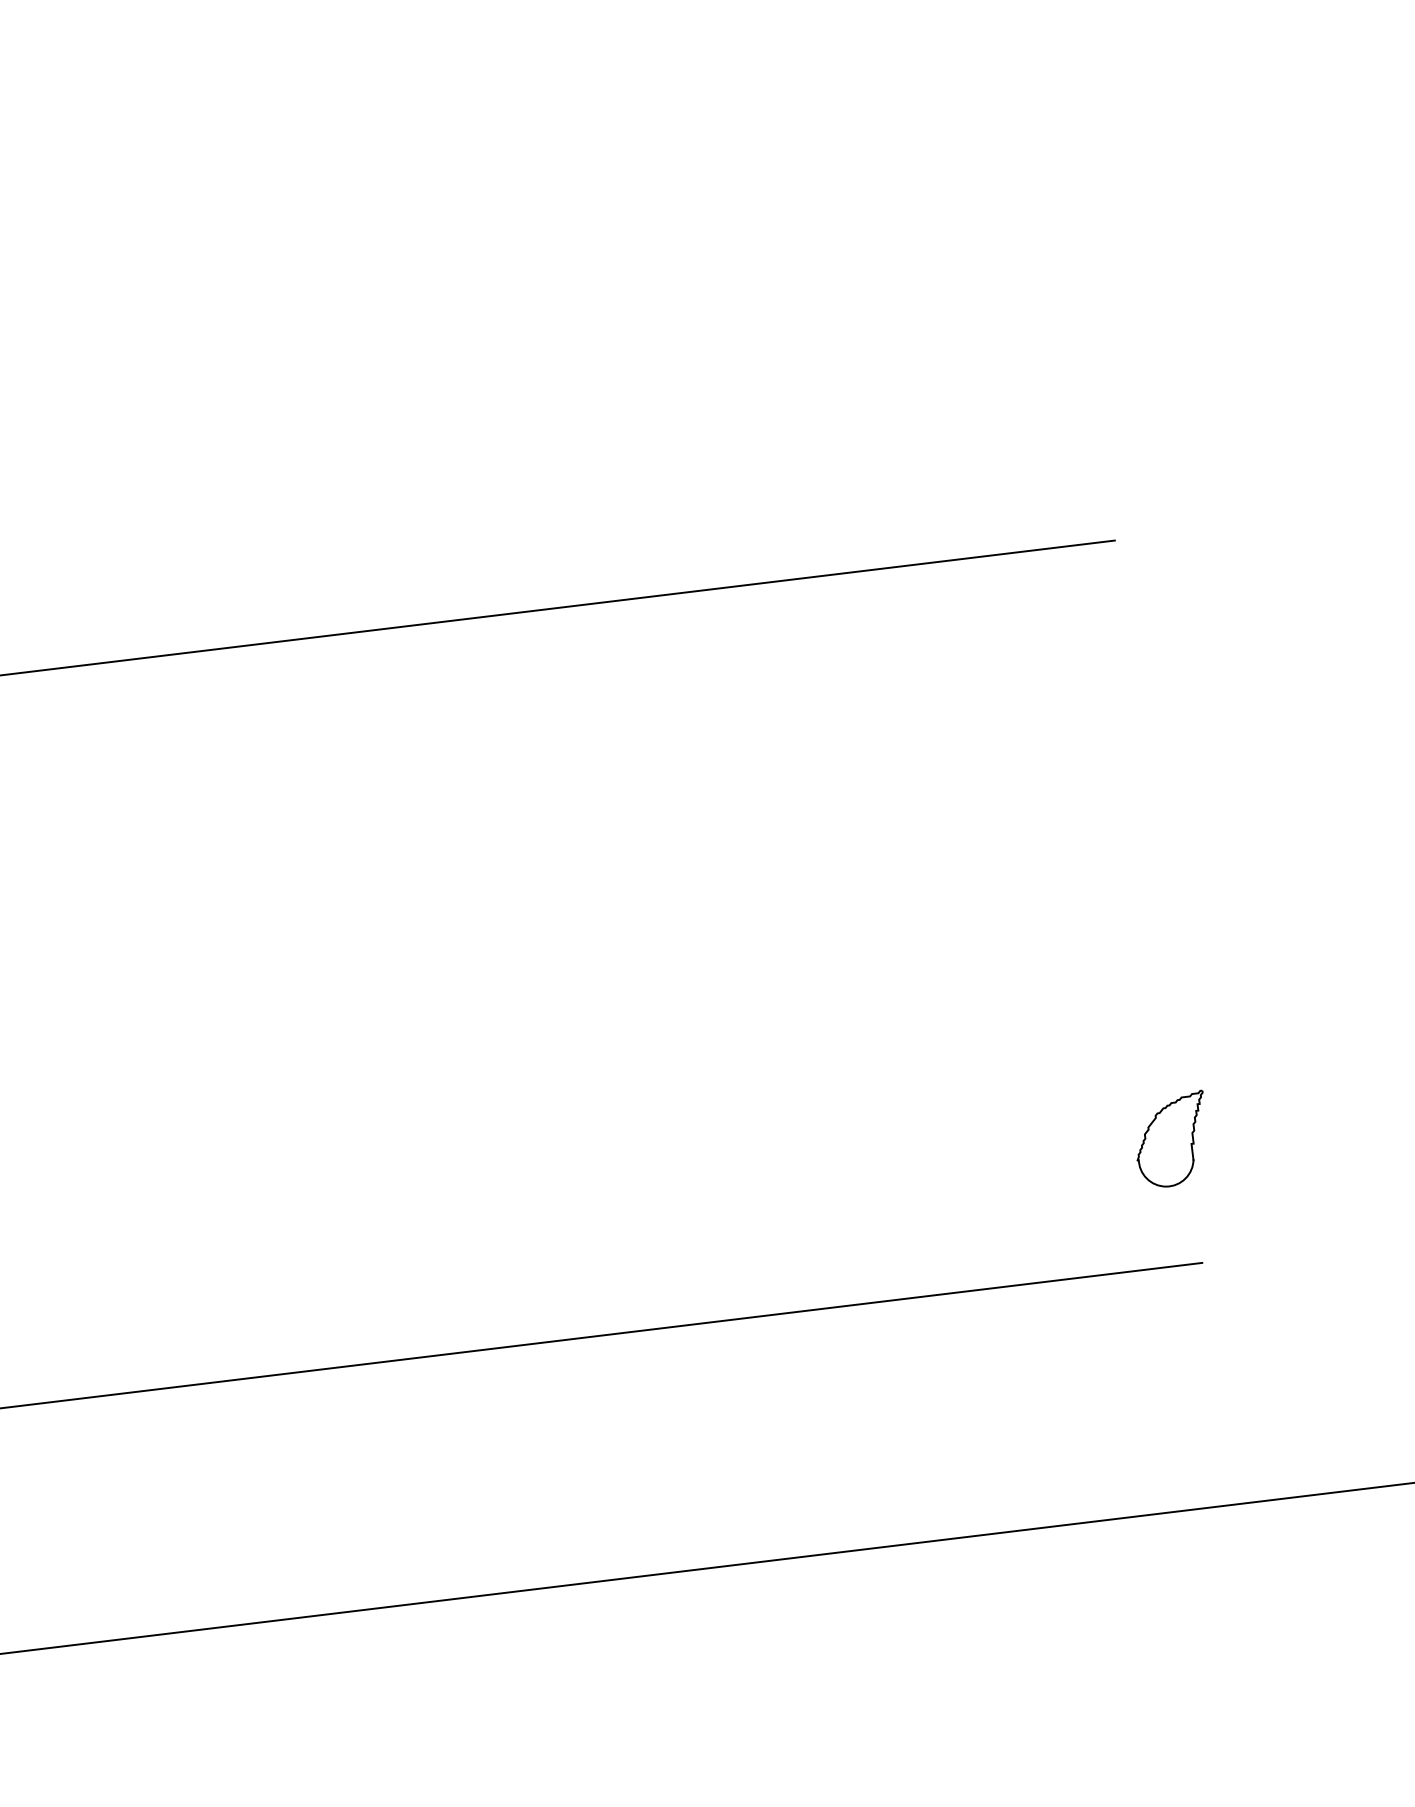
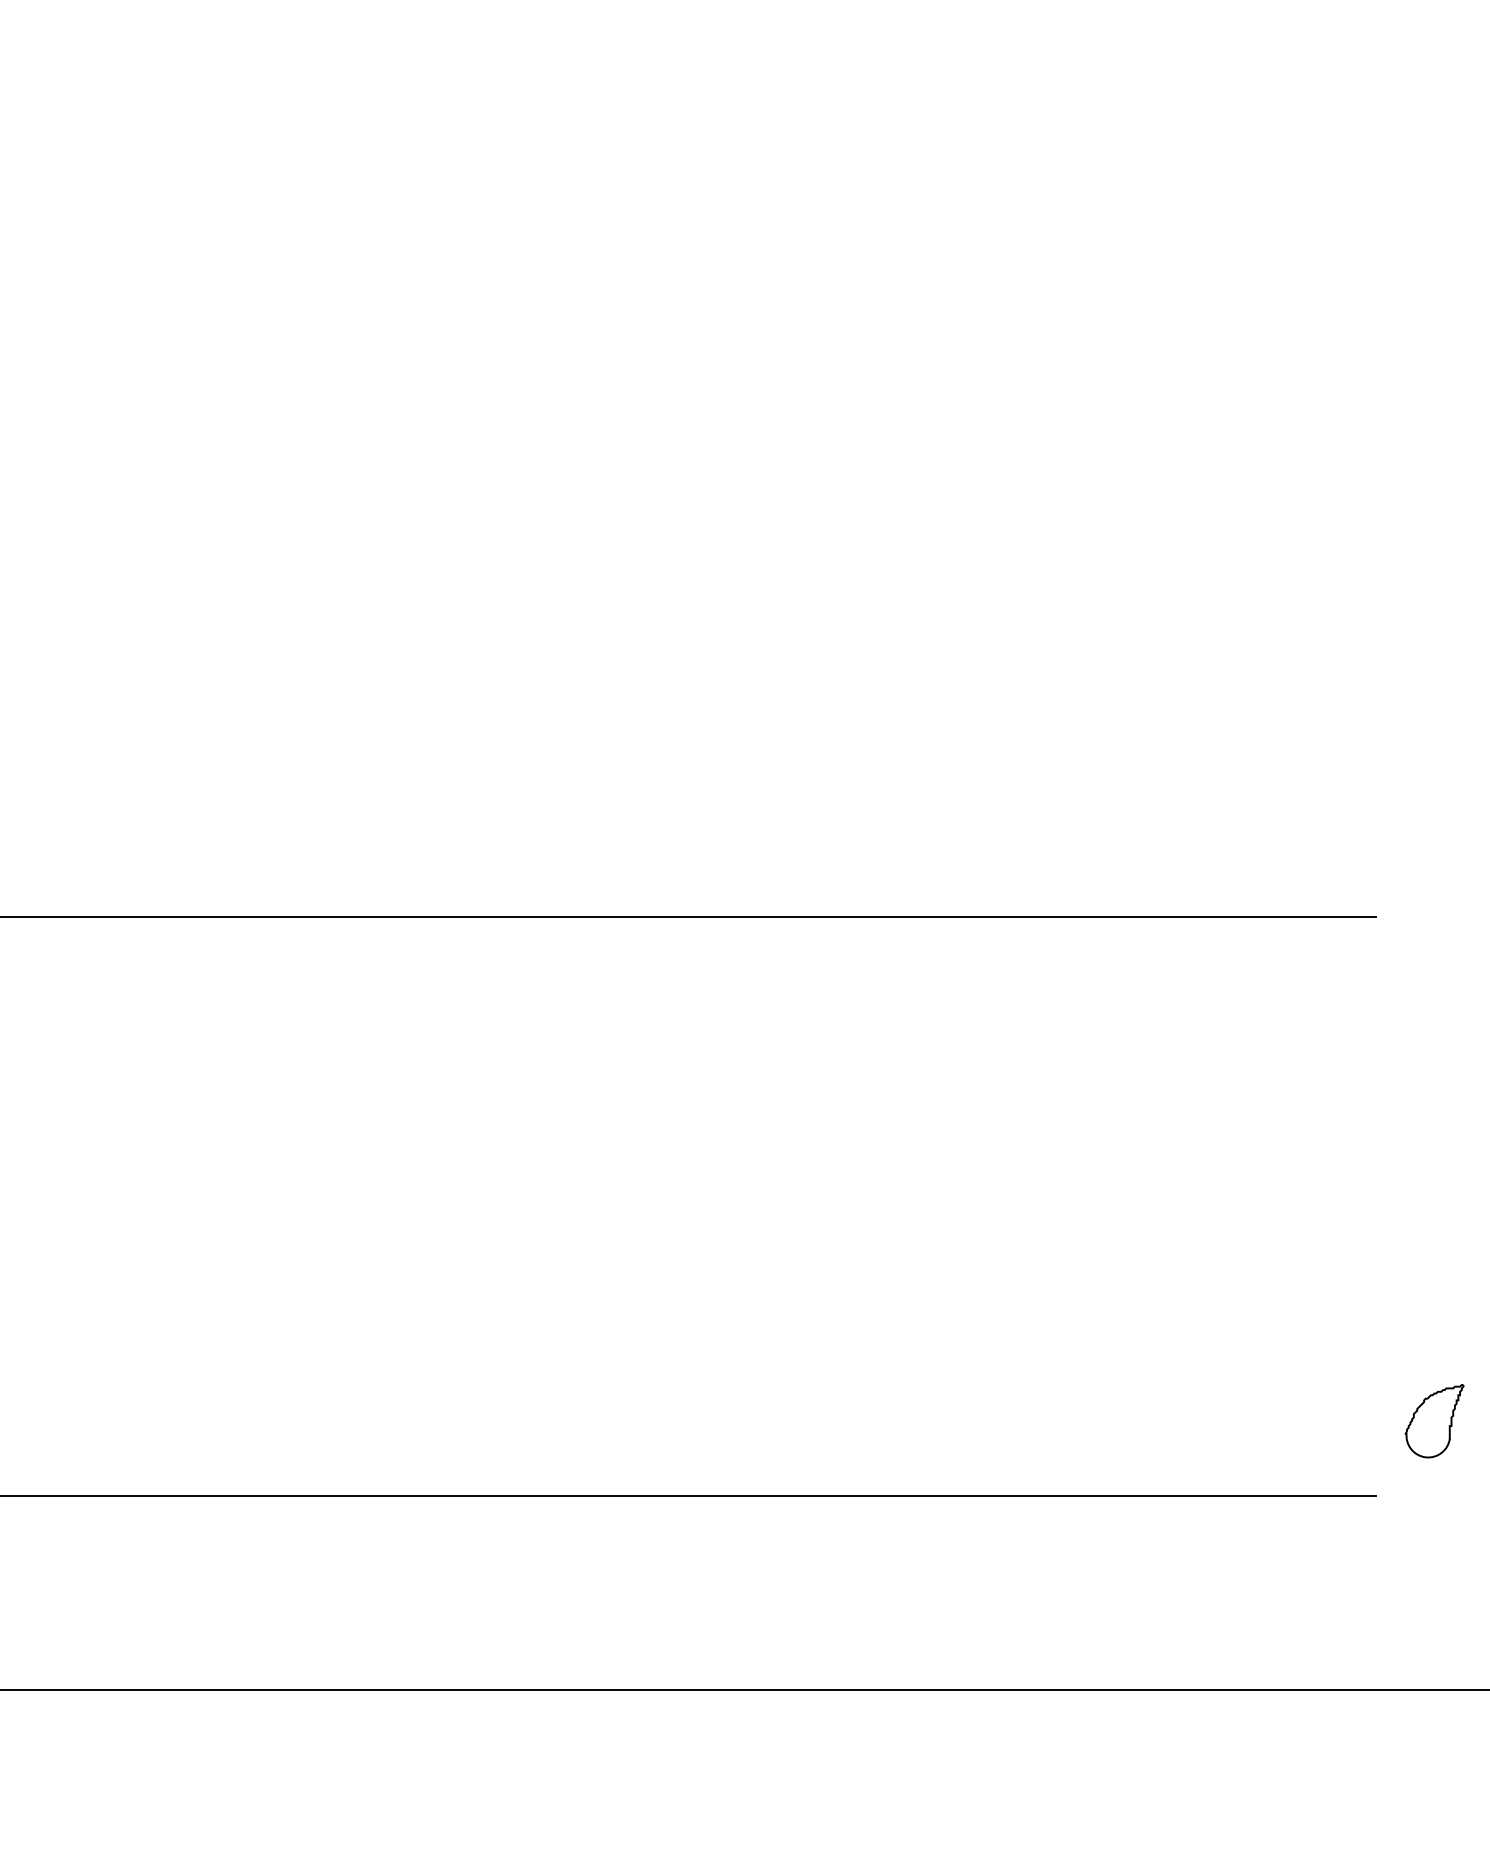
part: (1171, 1140) -> (1434, 1421), moved

